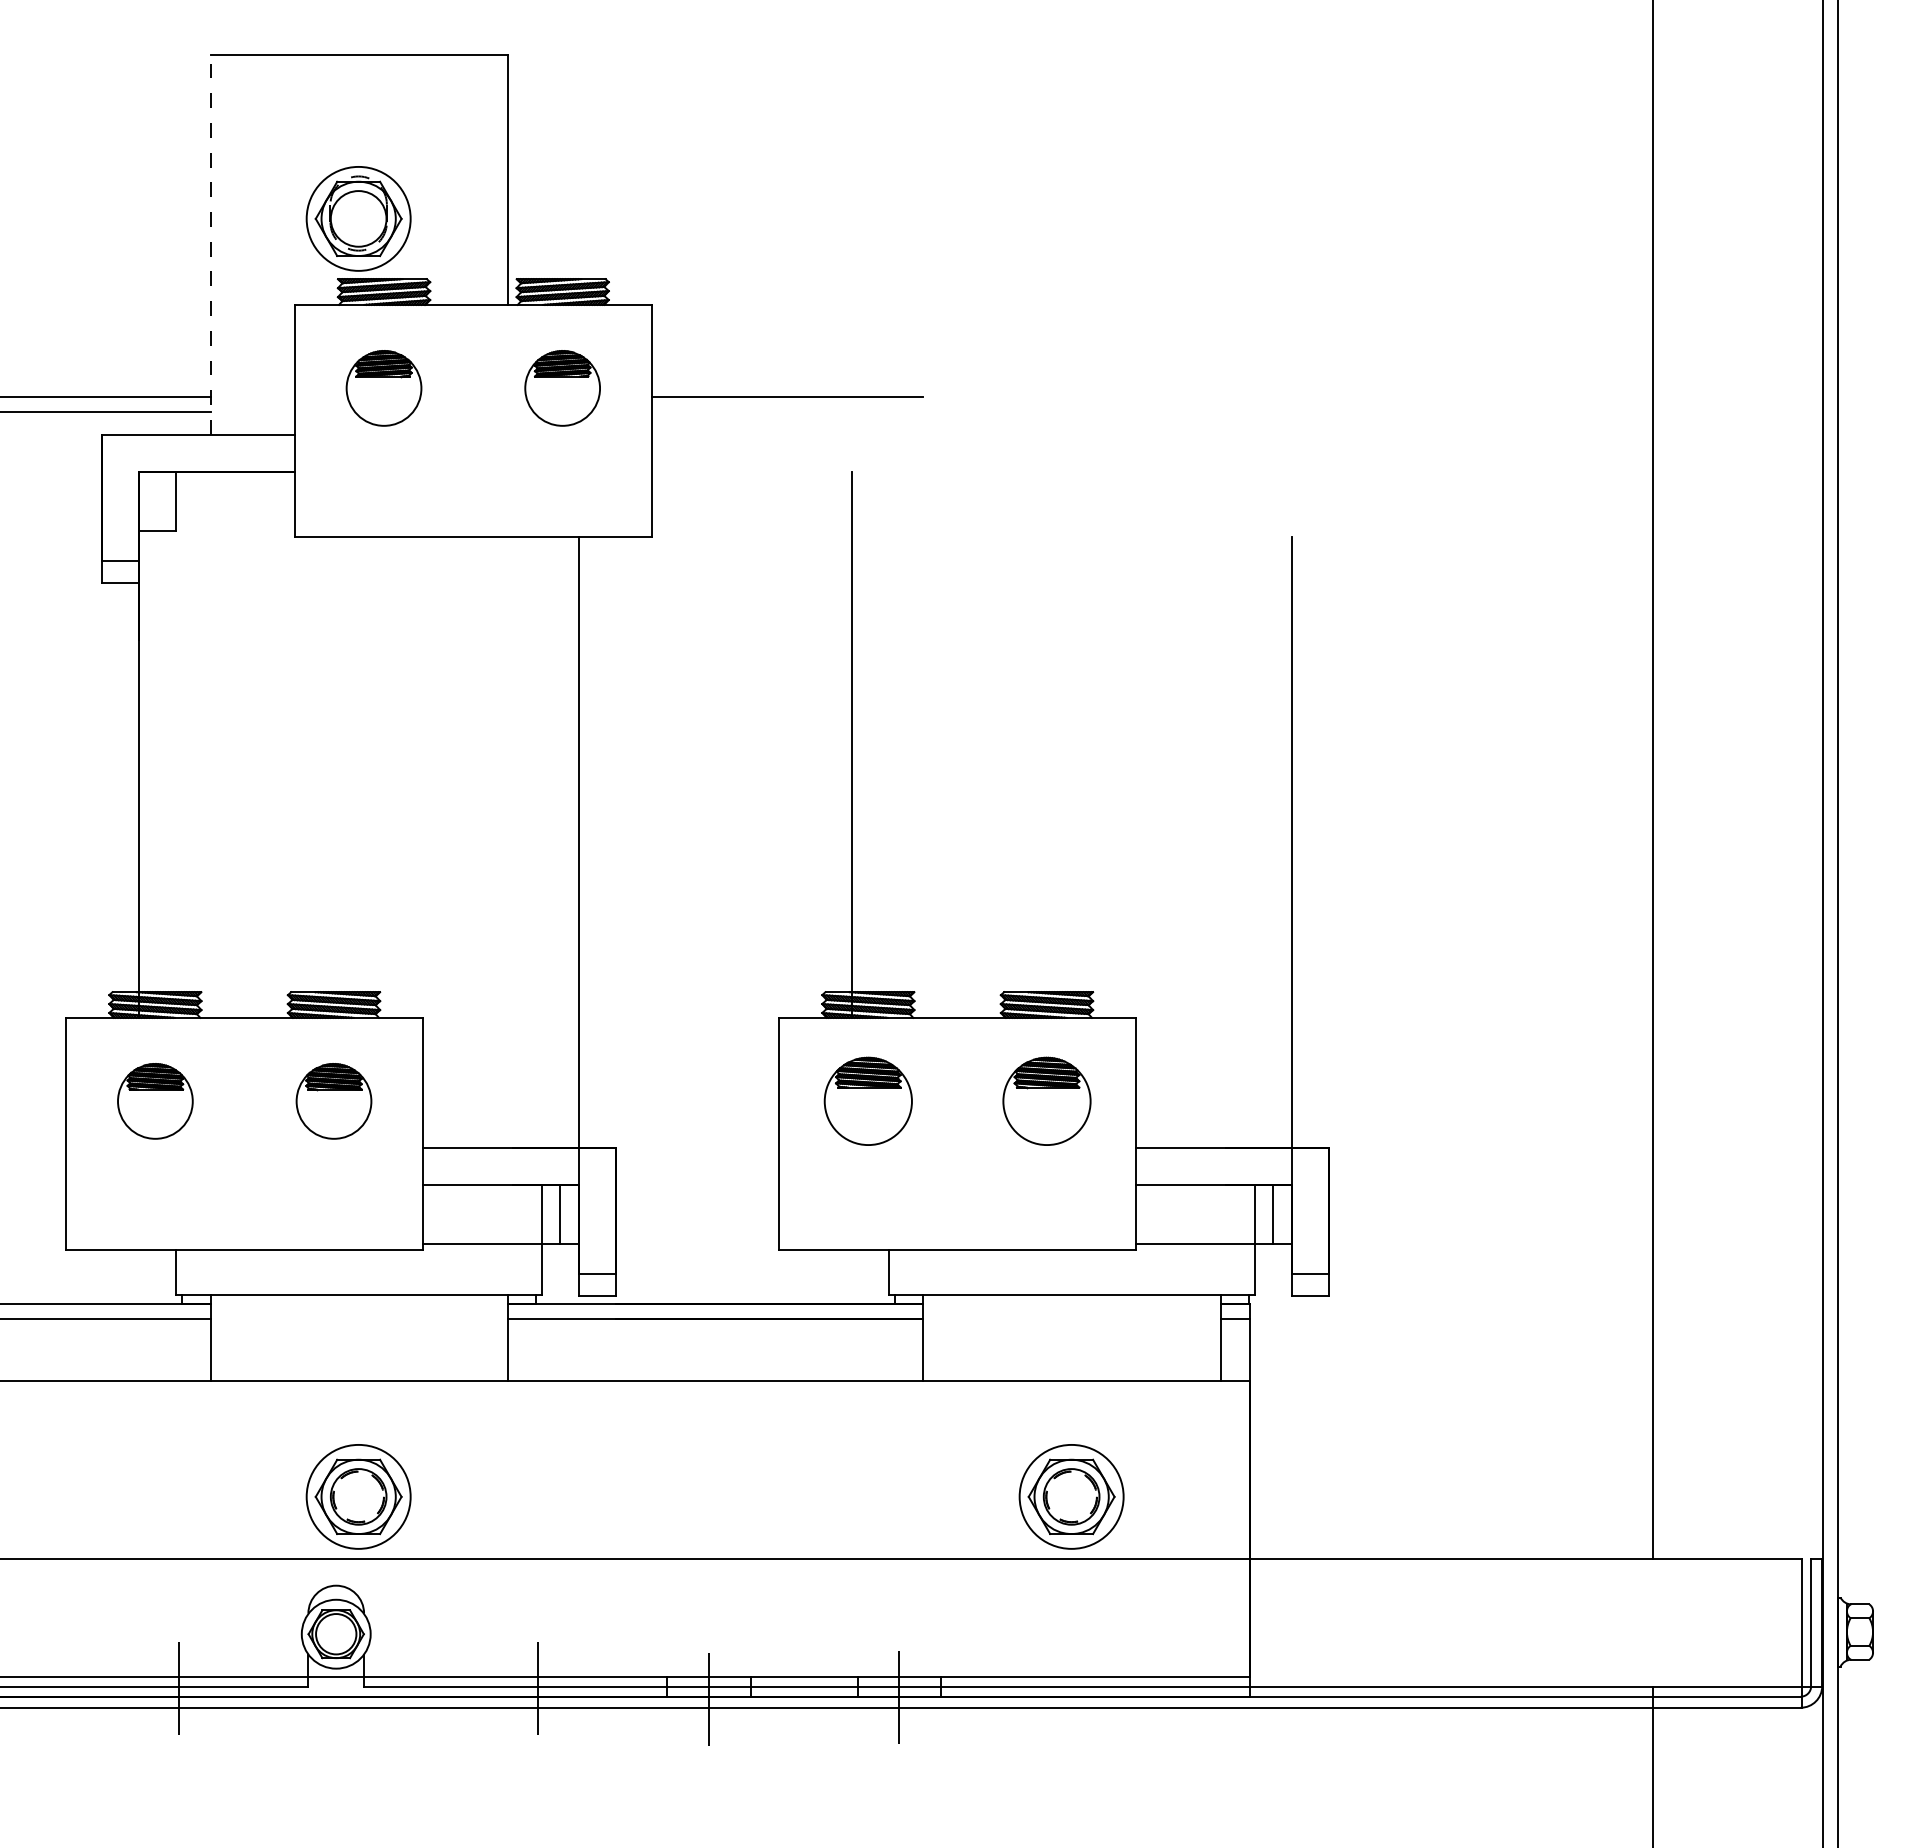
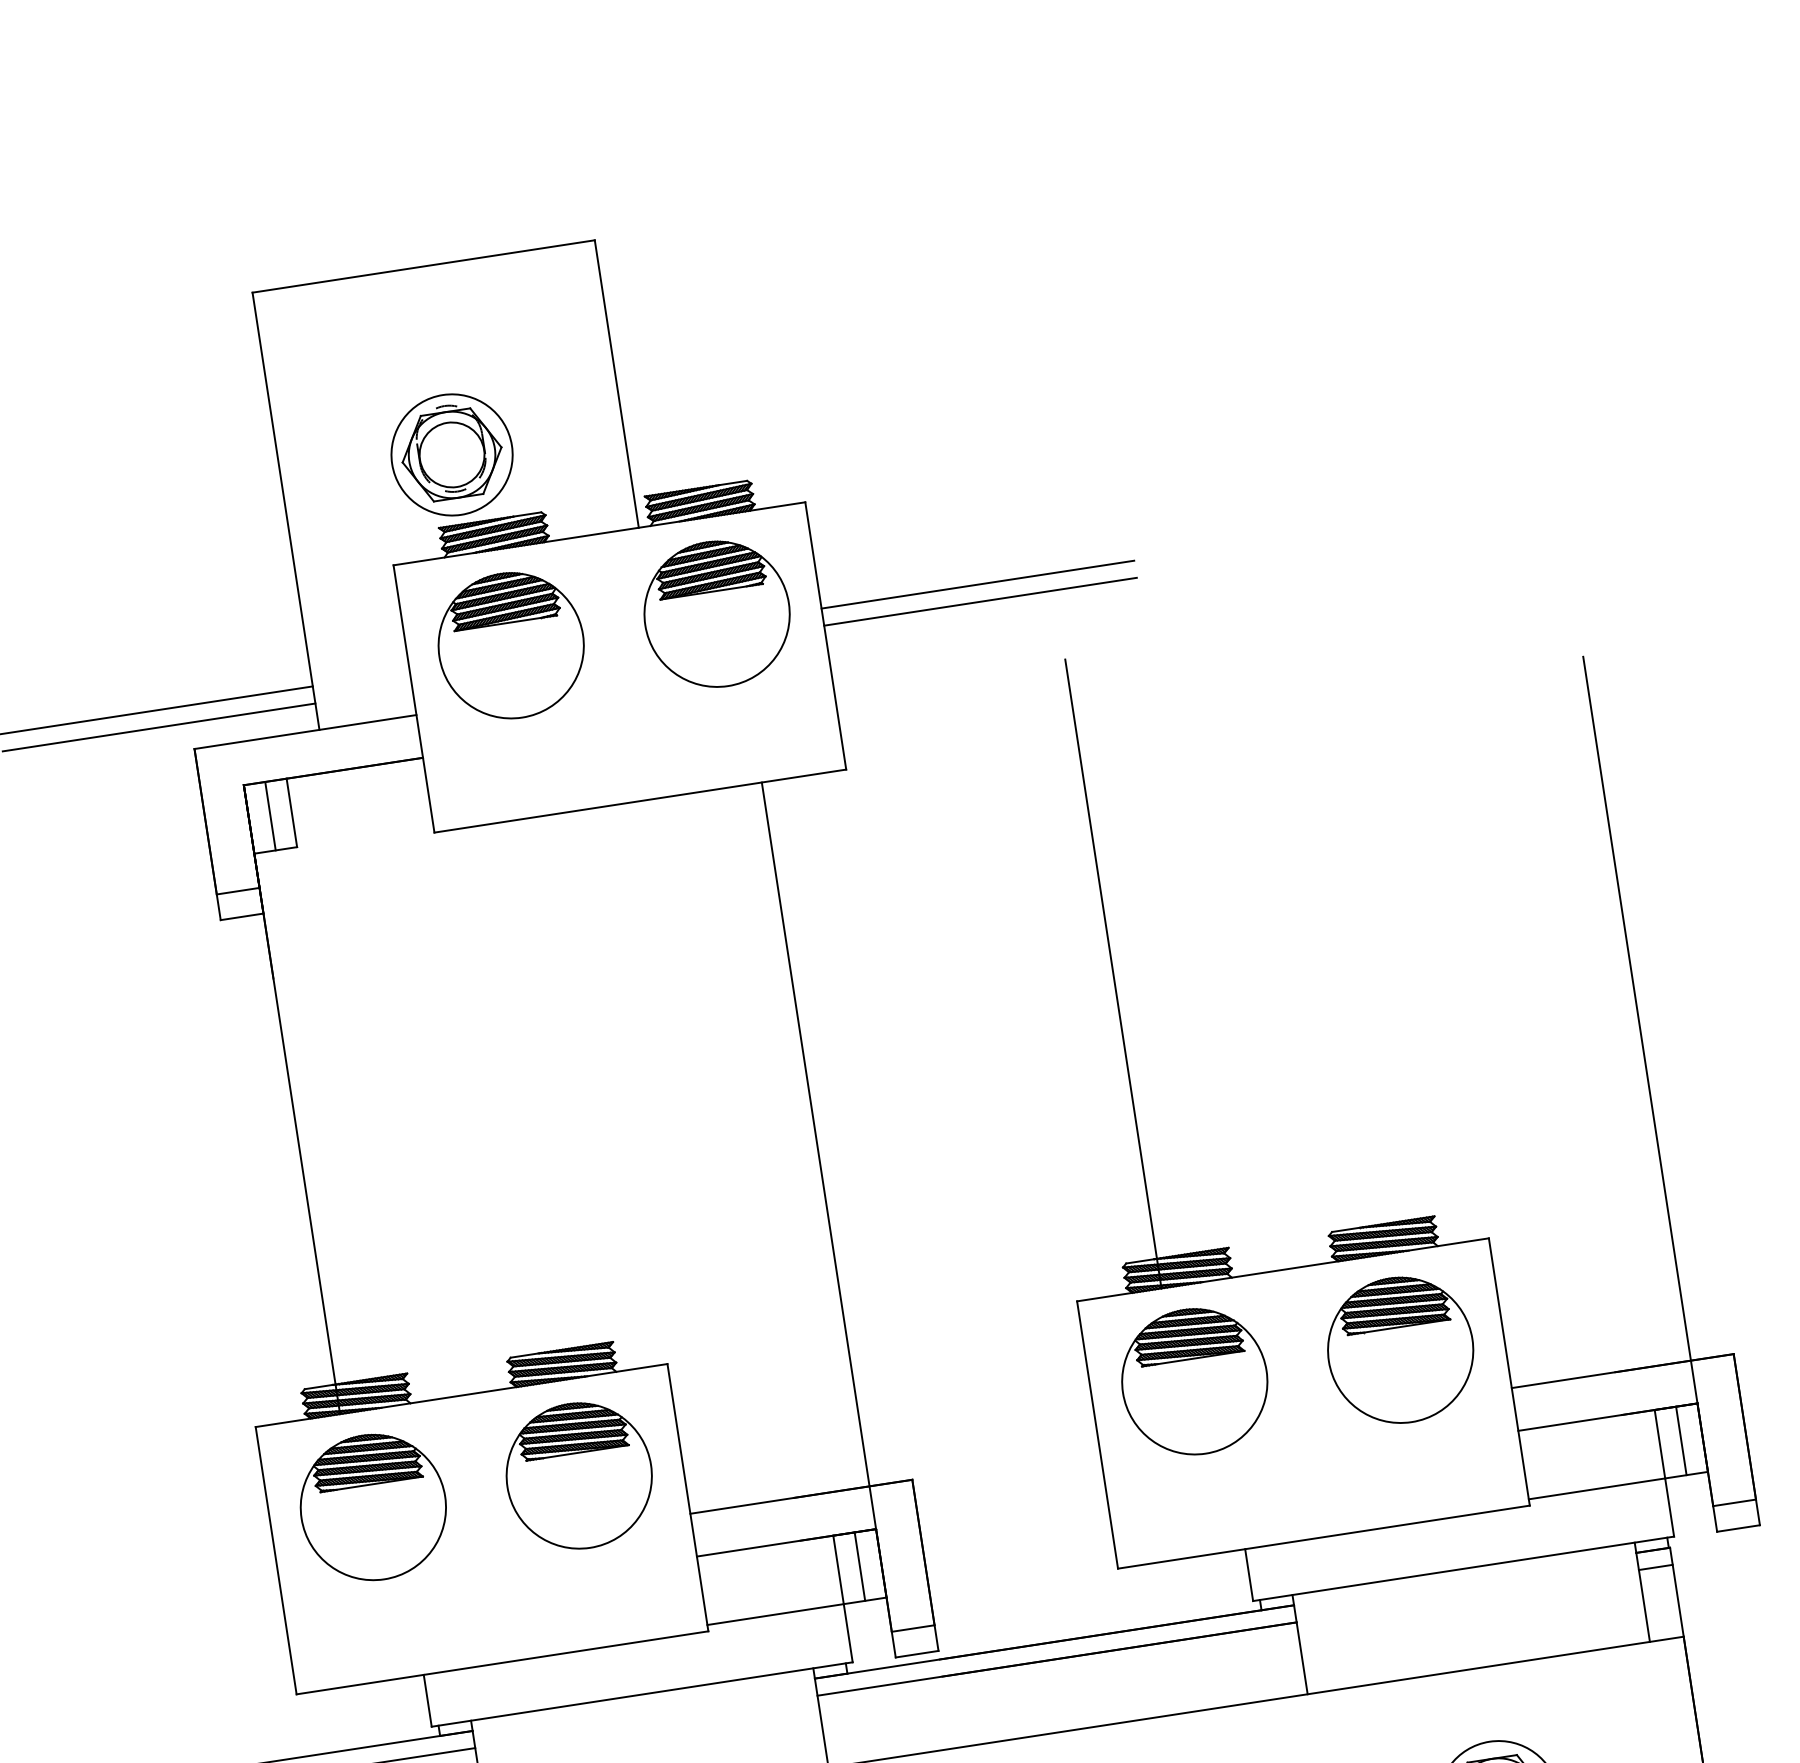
line: (210, 245) -> (286, 511), dashed -> solid
part: (383, 388) -> (510, 645), size x1.67
part: (562, 388) -> (716, 614), size x1.67
line: (787, 412) -> (980, 602), added
line: (157, 501) -> (270, 815), added
part: (155, 1101) -> (373, 1507), size x1.67
part: (333, 1101) -> (578, 1476), size x1.67
part: (868, 1101) -> (1195, 1381), size x1.43
part: (1046, 1101) -> (1400, 1350), size x1.43

